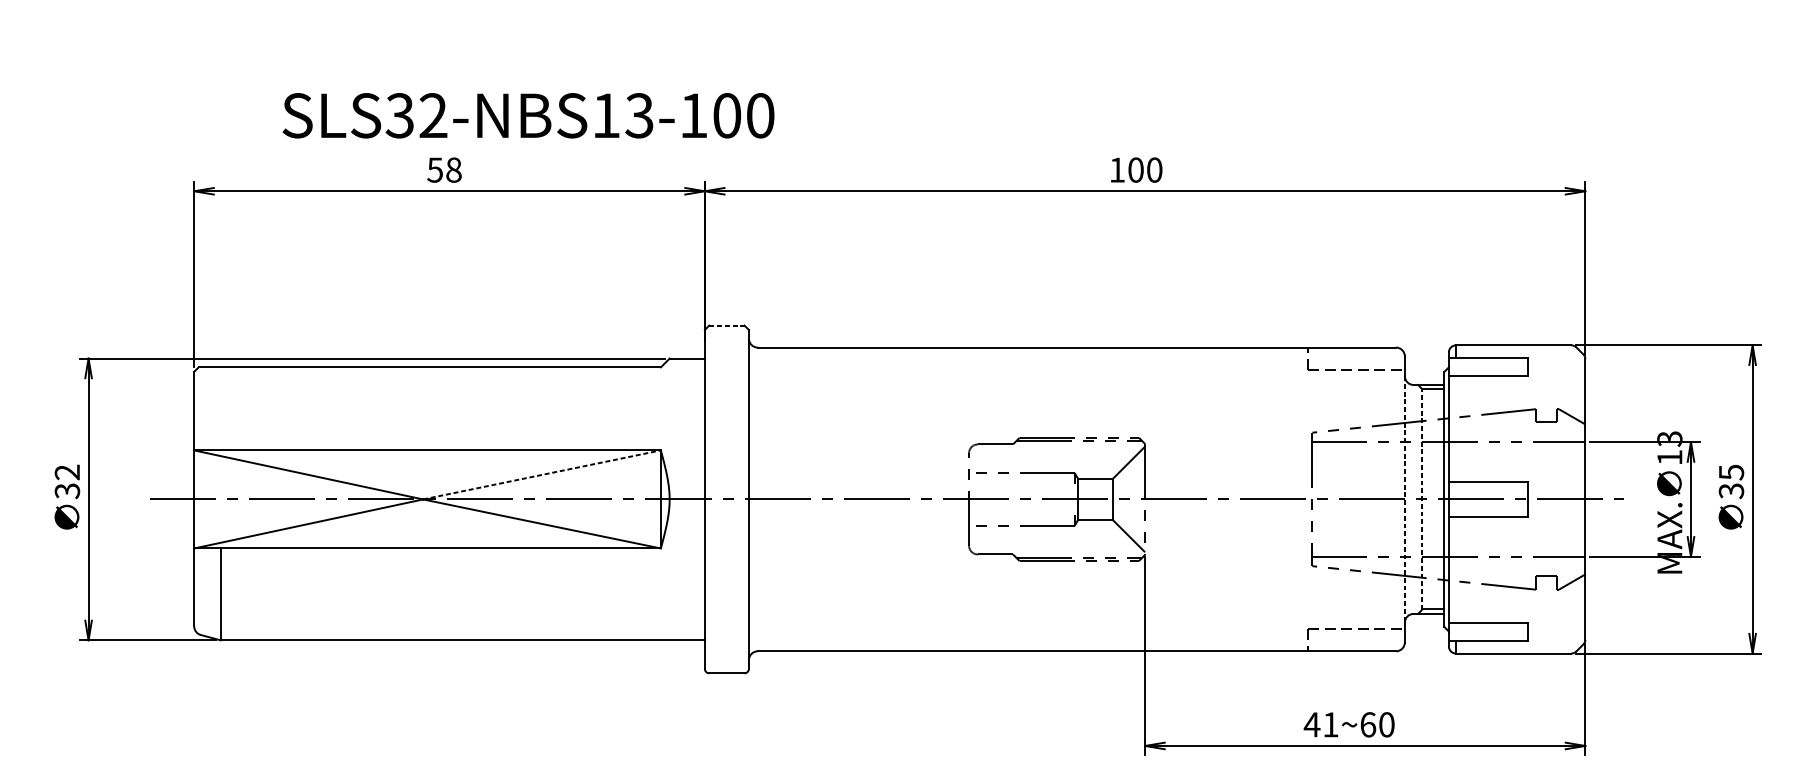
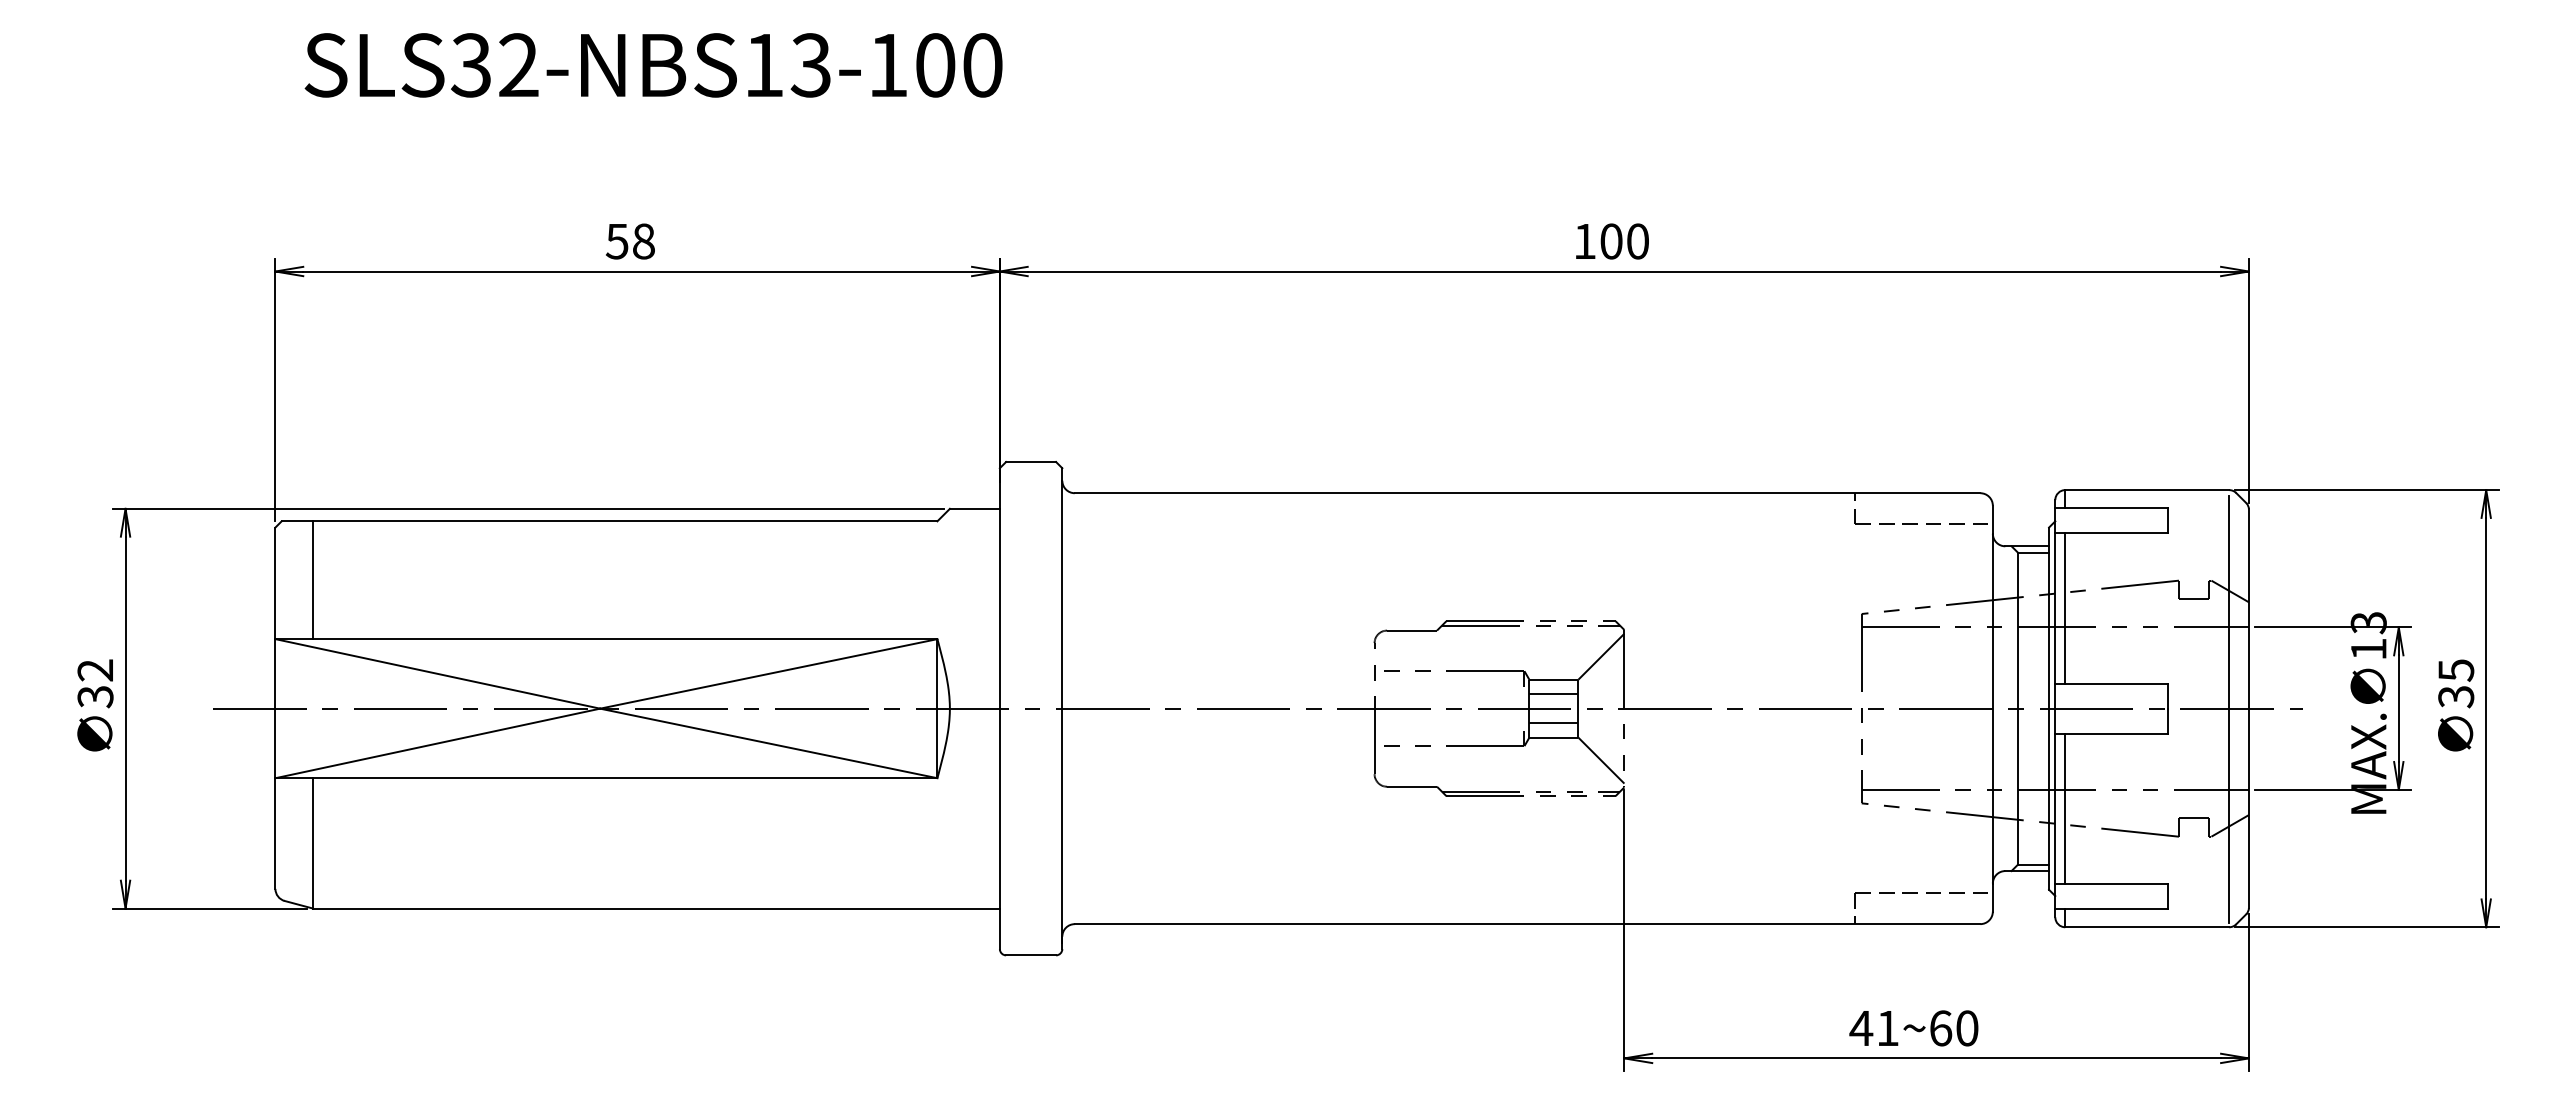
text: (528, 115) -> (653, 65), moved
line: (727, 325) -> (1031, 461), dashed -> solid
line: (220, 409) -> (312, 580), added
line: (1456, 428) -> (2065, 608), added
line: (542, 474) -> (769, 673), dashed -> solid
line: (1095, 489) -> (1553, 694), added
line: (1404, 499) -> (1992, 708), dashed -> solid
line: (1422, 499) -> (2017, 708), dashed -> solid
line: (1571, 500) -> (2229, 709), added
line: (1095, 509) -> (1553, 723), added
line: (1456, 569) -> (2065, 808), added

